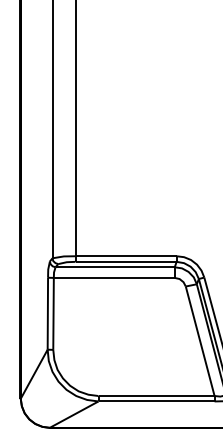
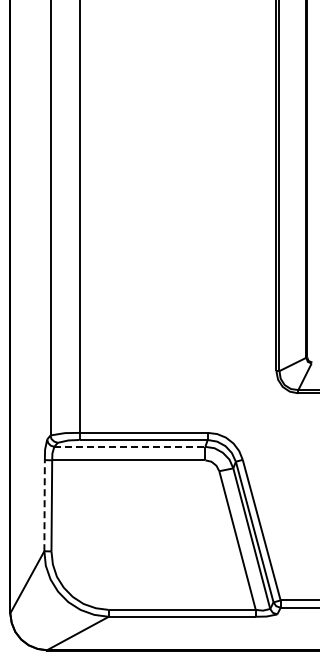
line: (114, 267) -> (129, 446), solid -> dashed
line: (47, 313) -> (44, 505), solid -> dashed

